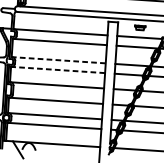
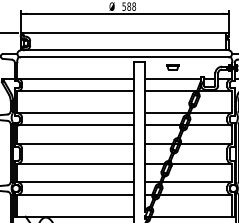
line: (58, 60) -> (75, 113), dashed -> solid
line: (58, 70) -> (75, 125), dashed -> solid

